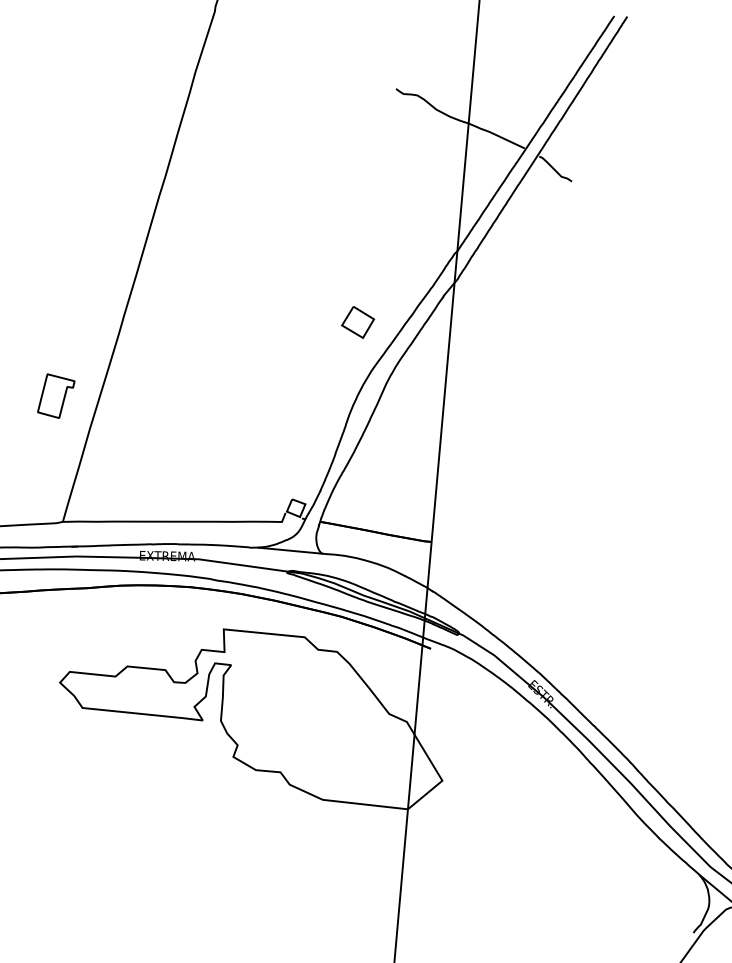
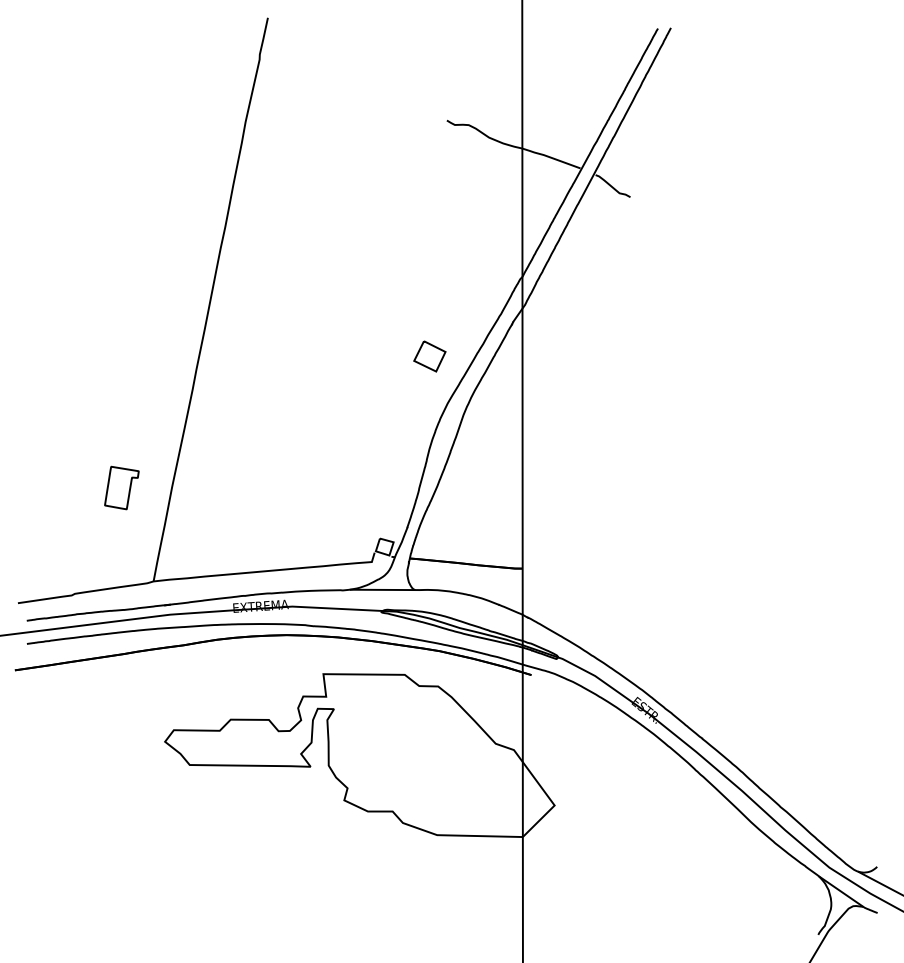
part: (55, 395) -> (121, 487), moved

